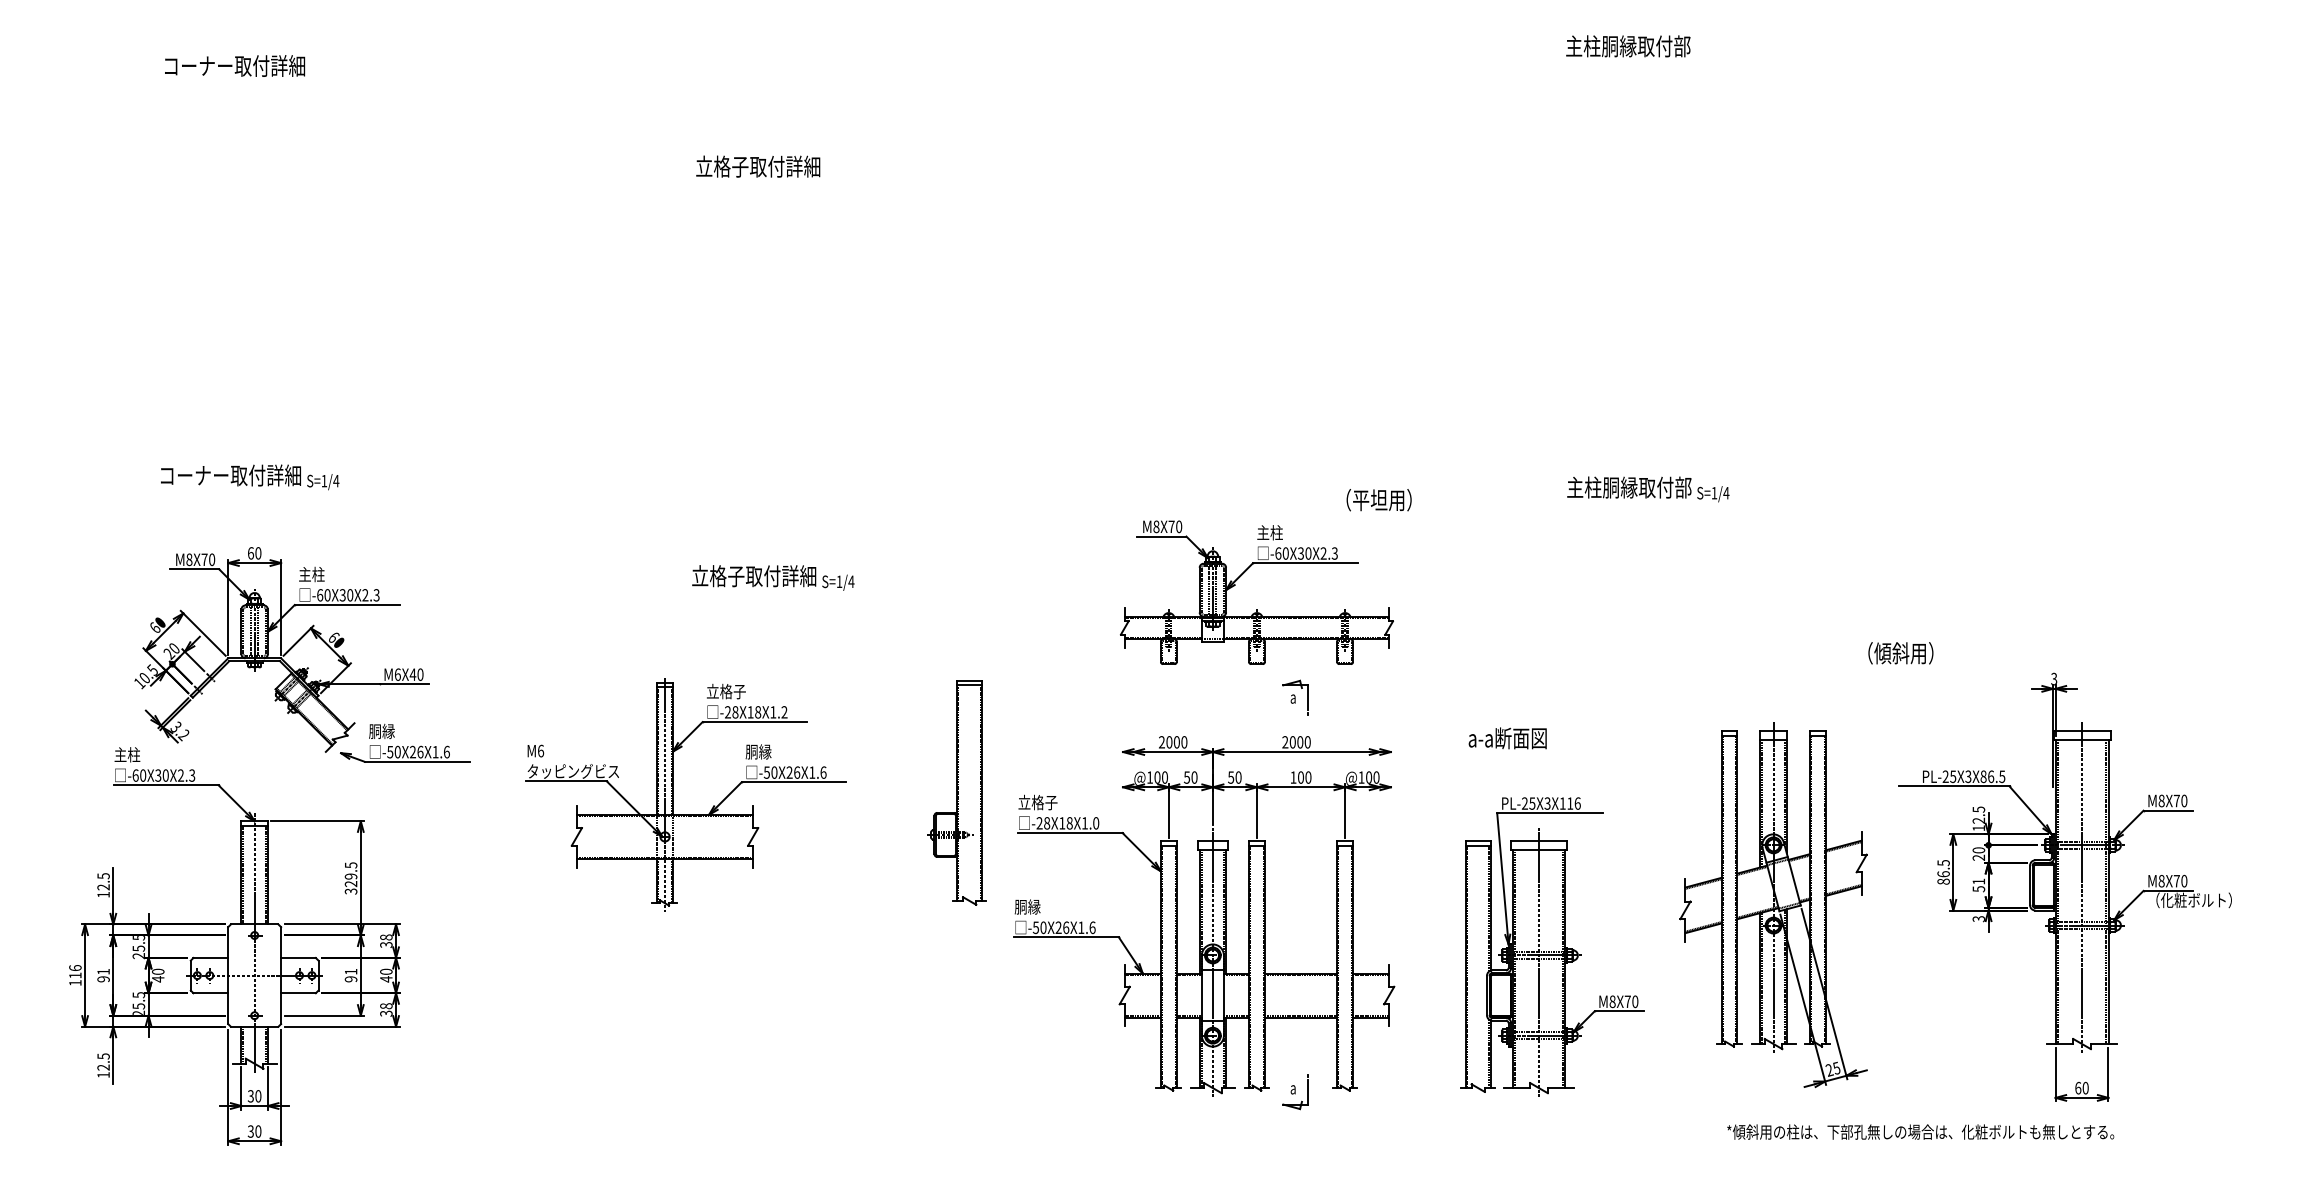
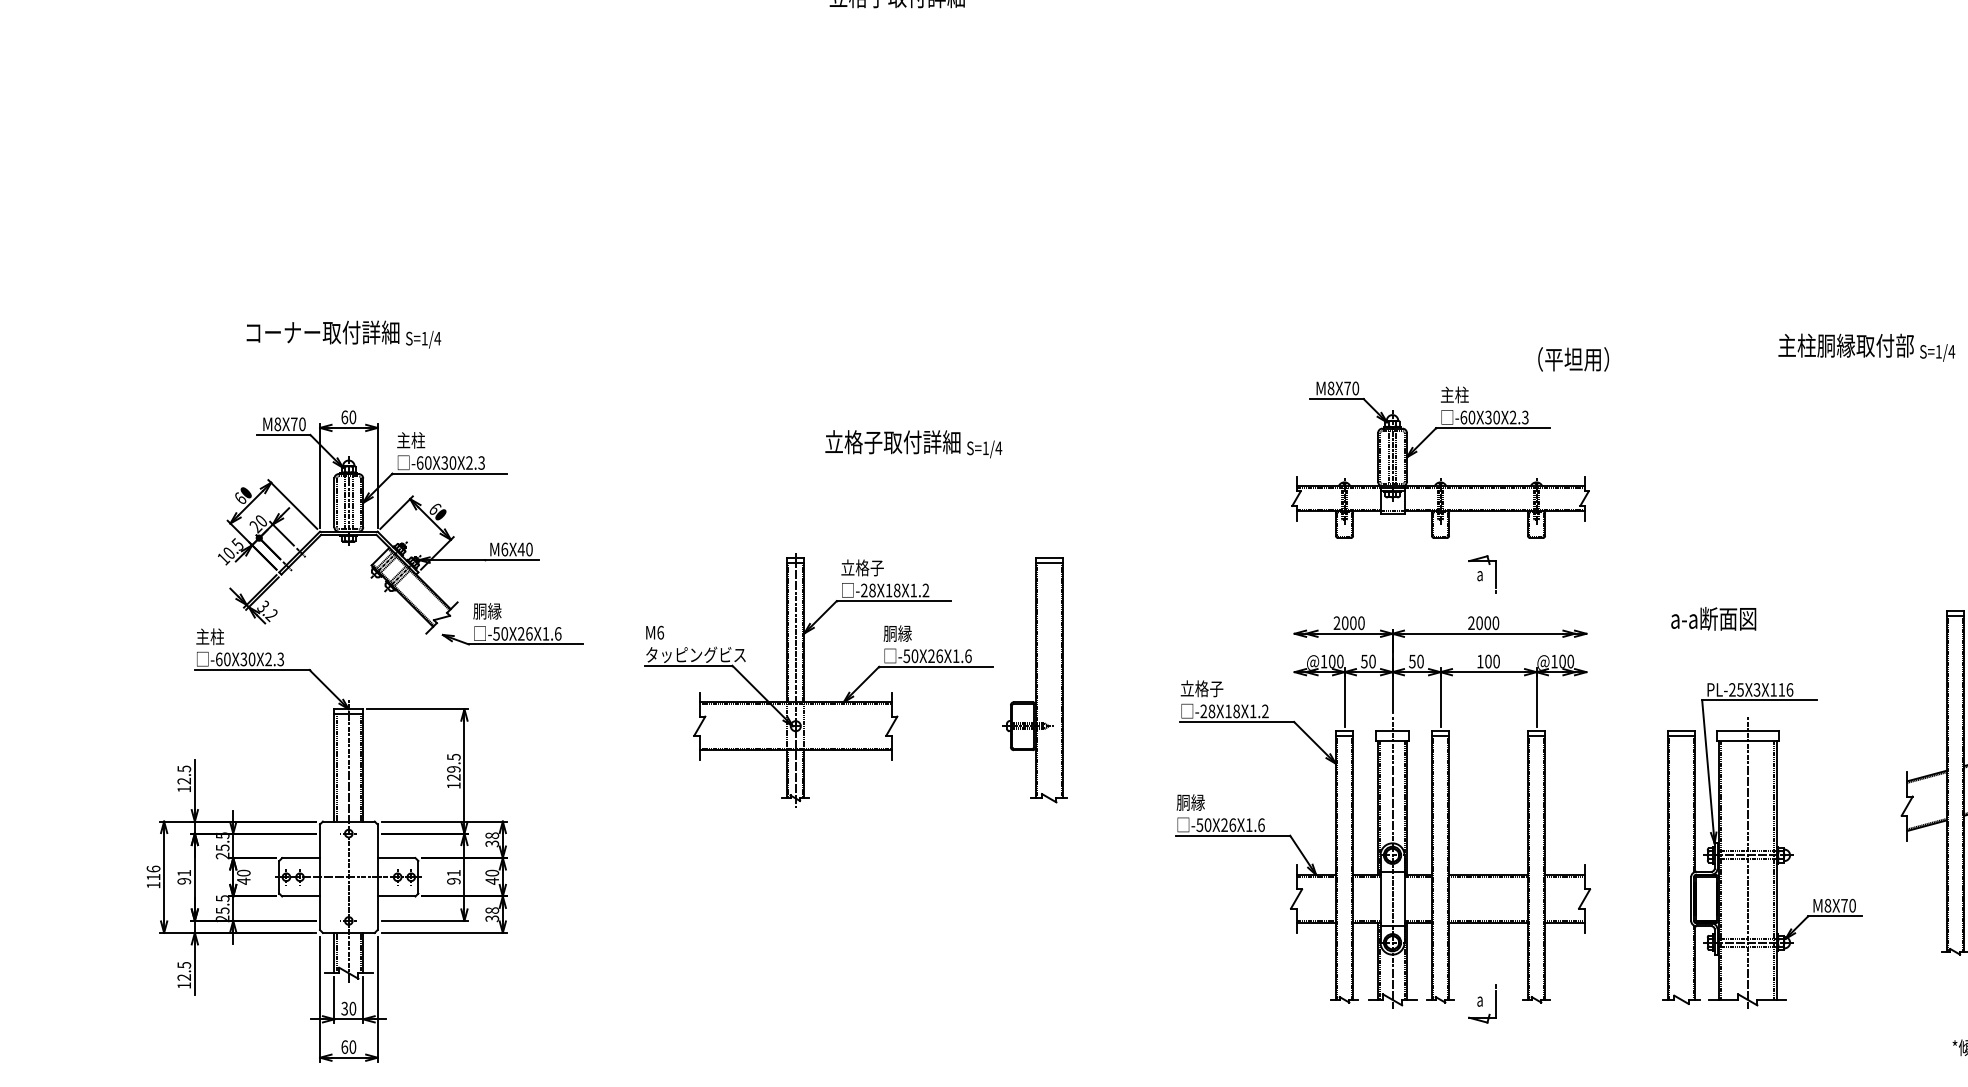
part: (956, 792) -> (1034, 680), moved
text: (1096, 823) -> (1265, 711), -28X18X1.0 -> -28X18X1.2
text: (350, 891) -> (453, 785), 329.5 -> 129.5
text: (250, 1131) -> (344, 1047), 30 -> 60

